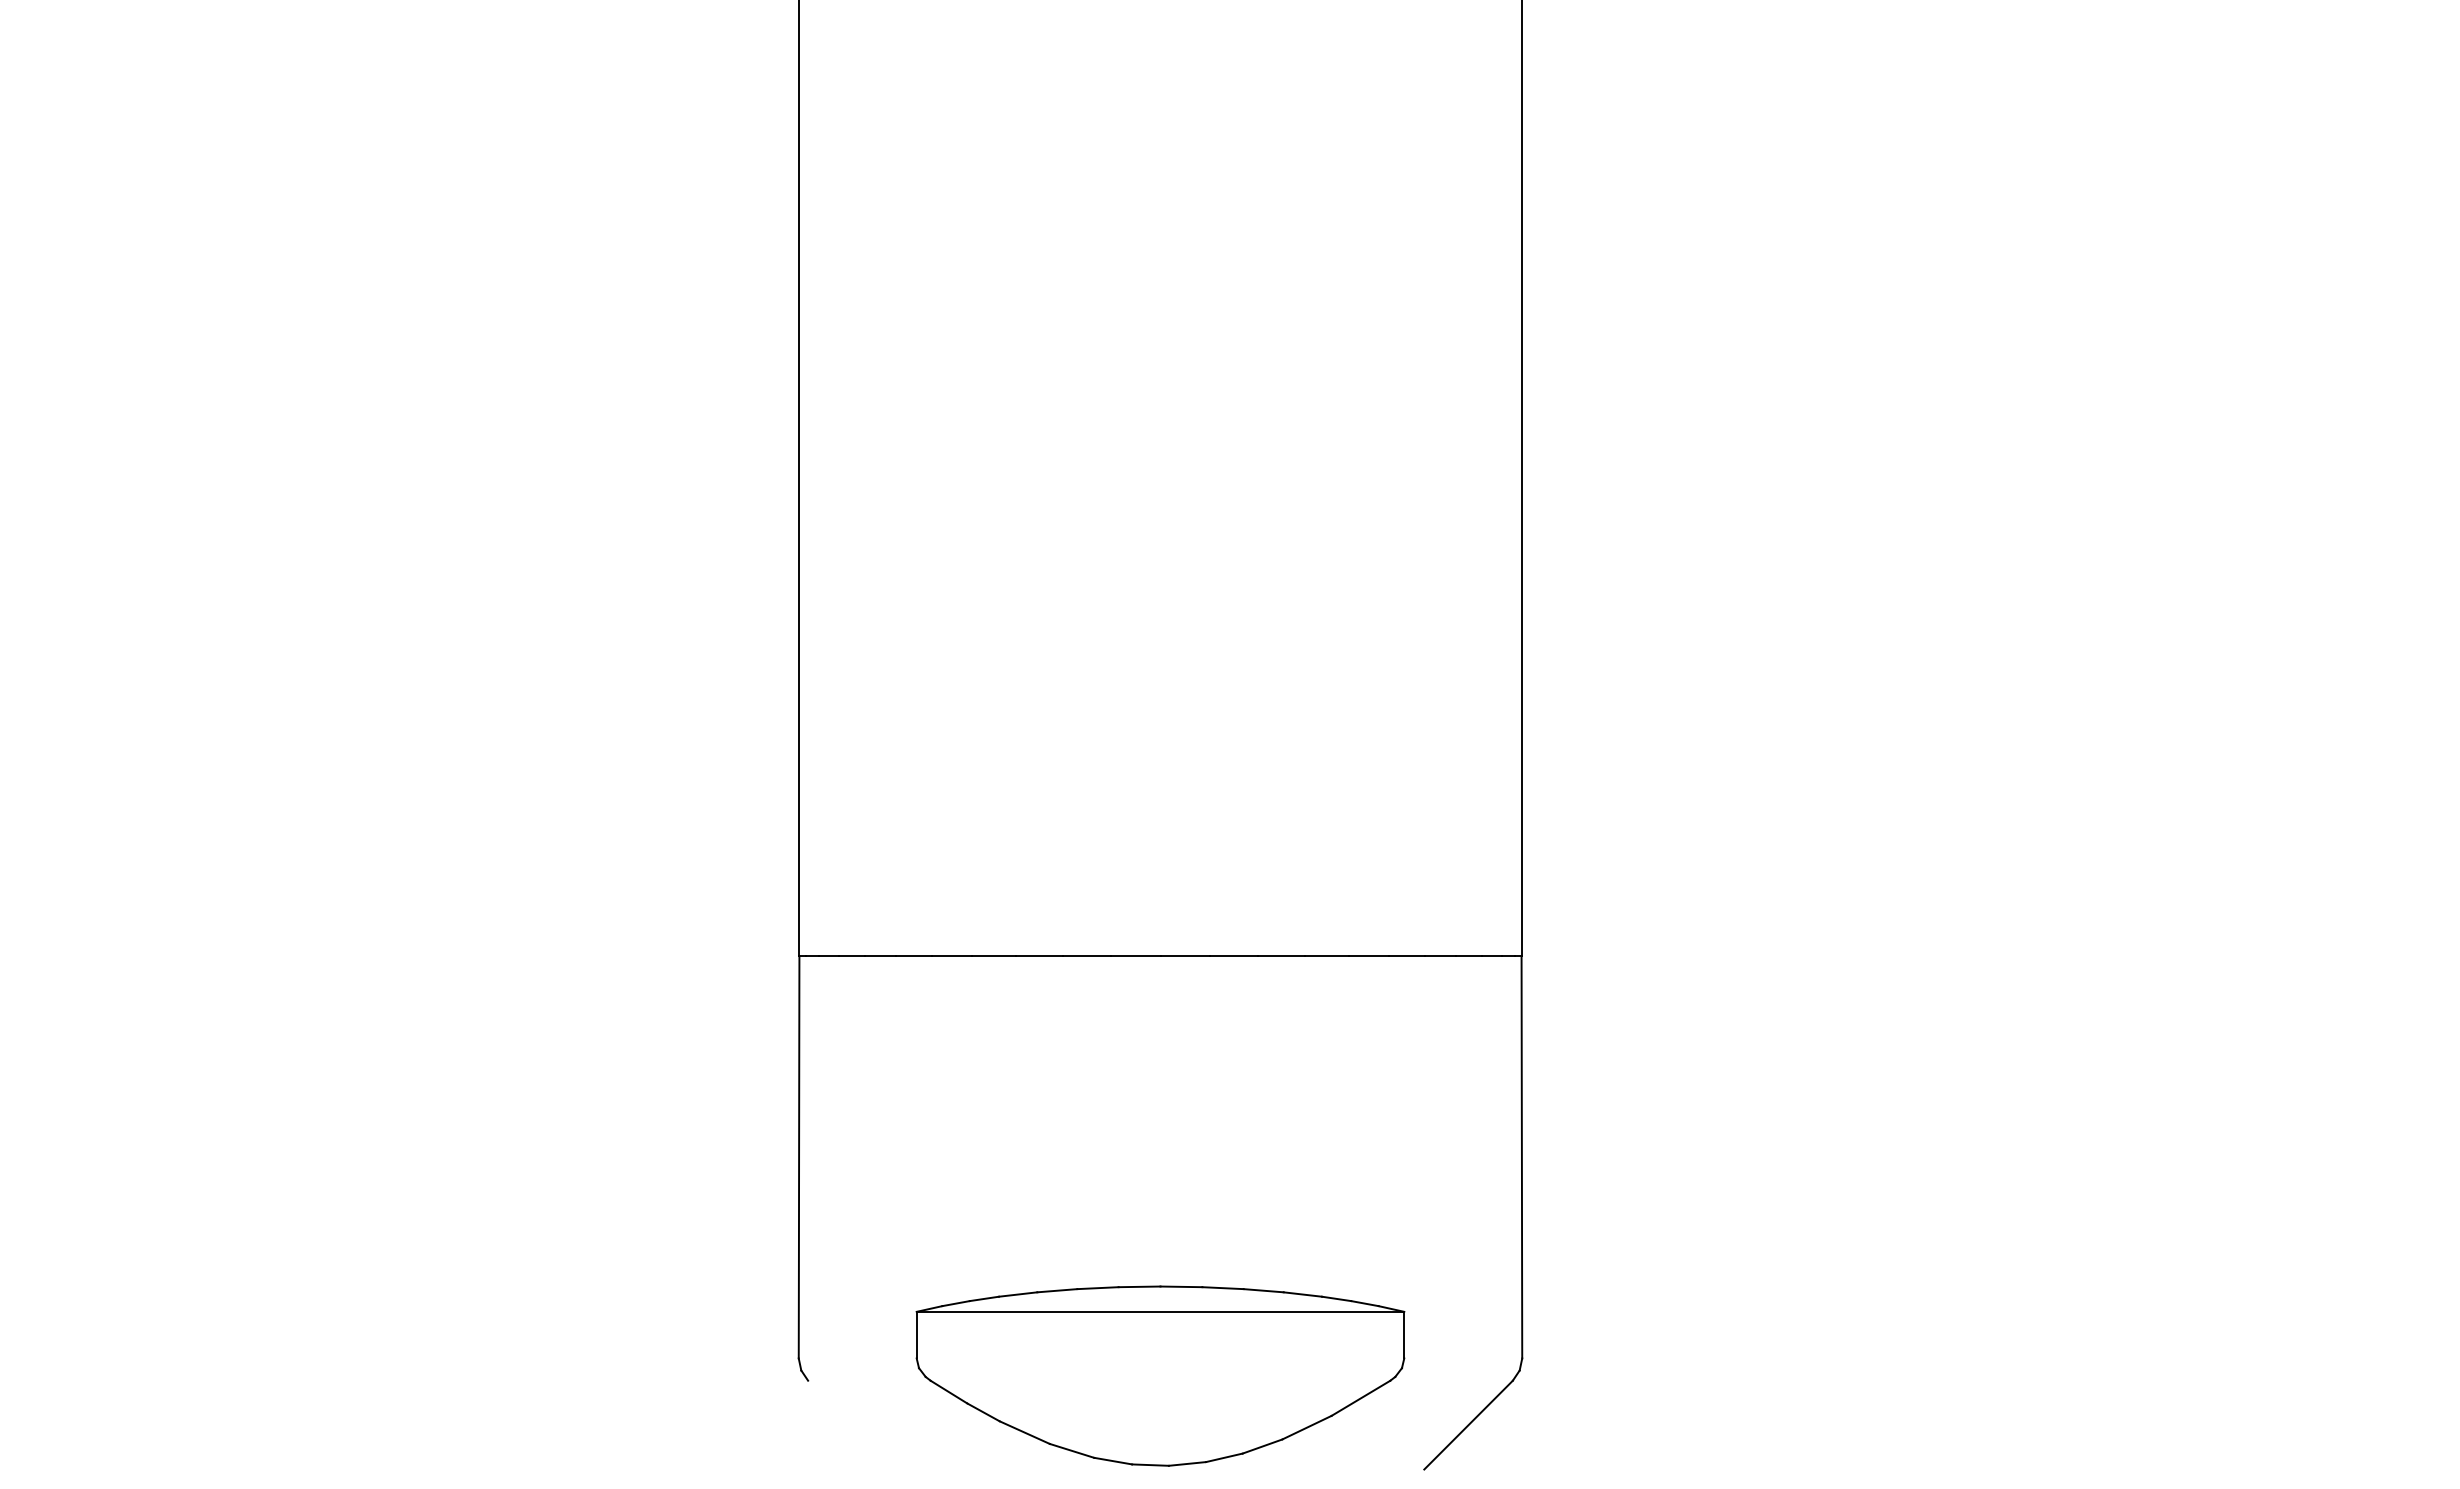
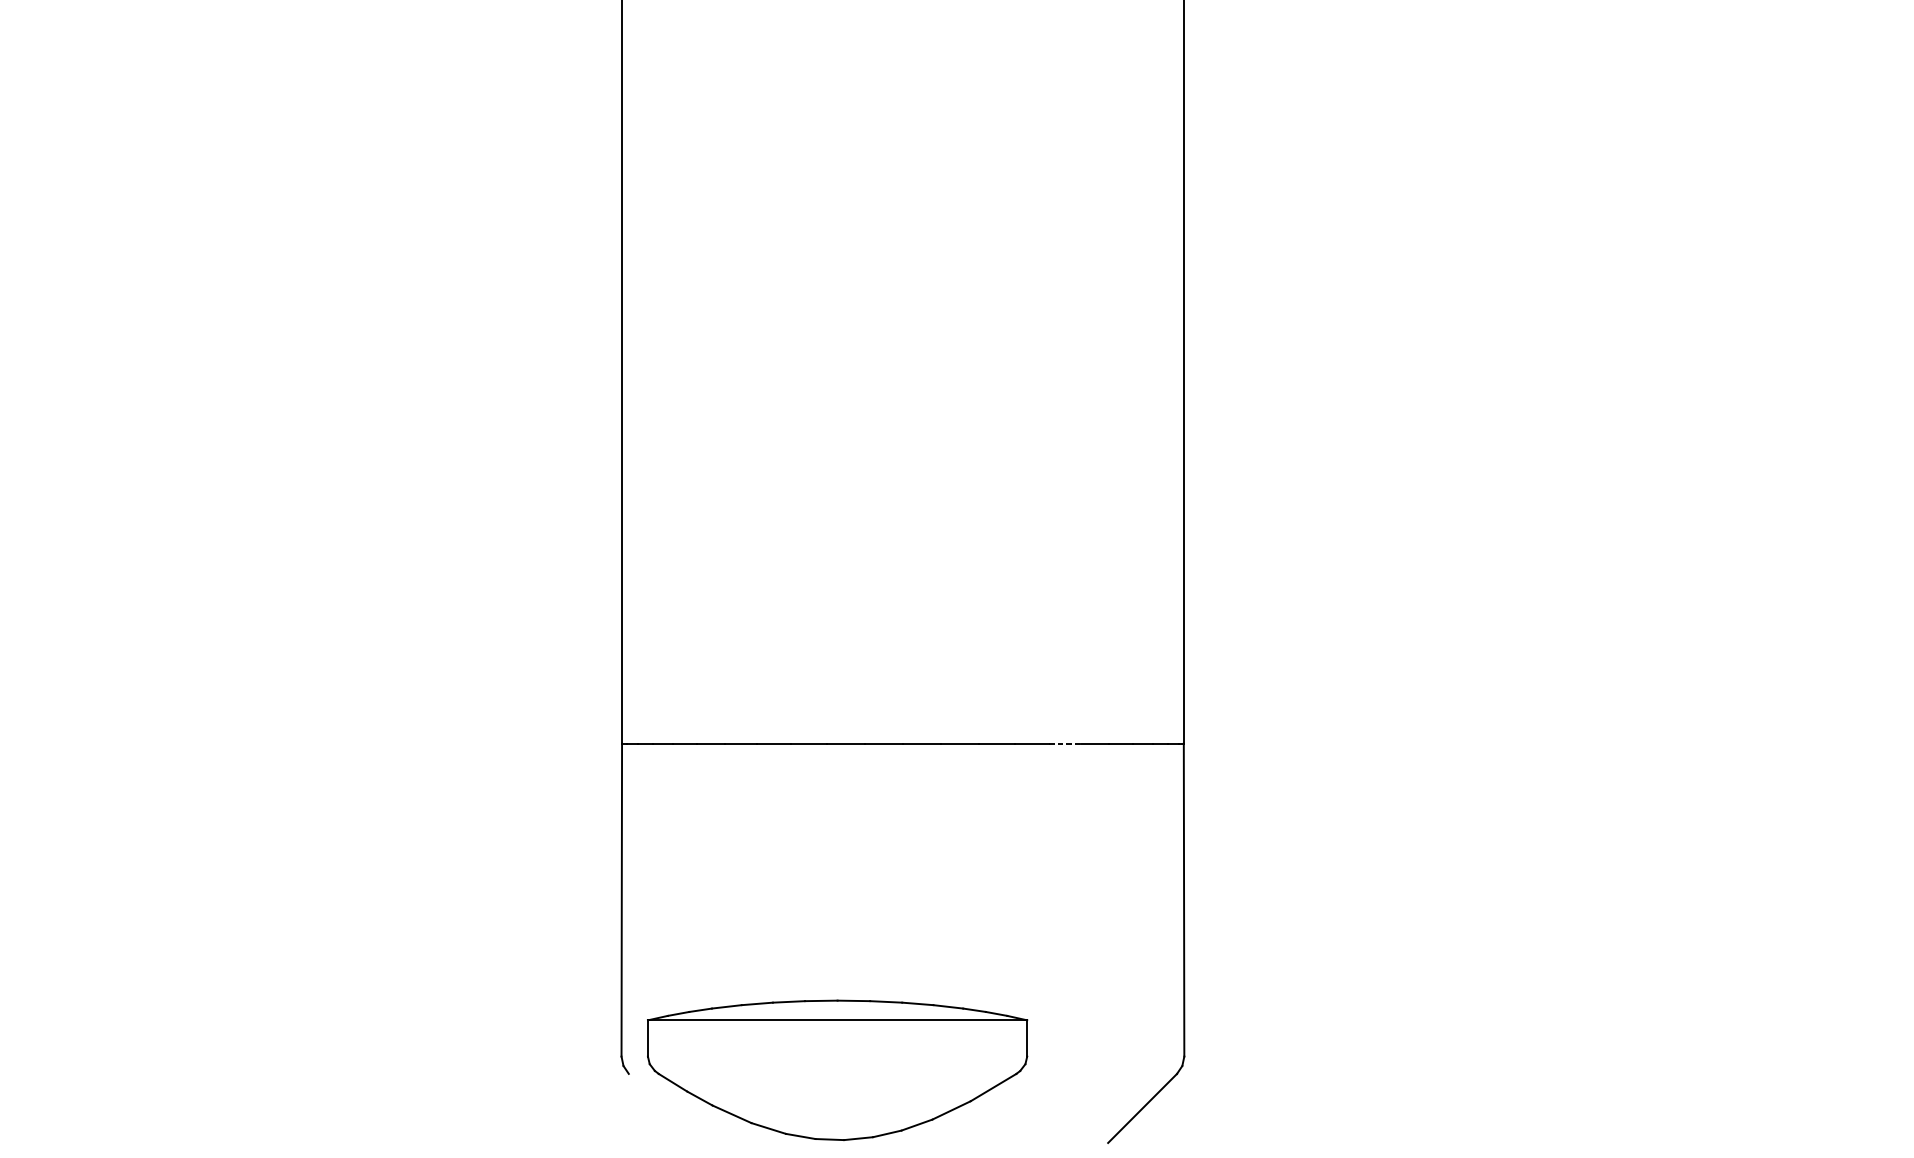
line: (1369, 956) -> (1065, 743), solid -> dashed
part: (1160, 1375) -> (837, 1069), moved

